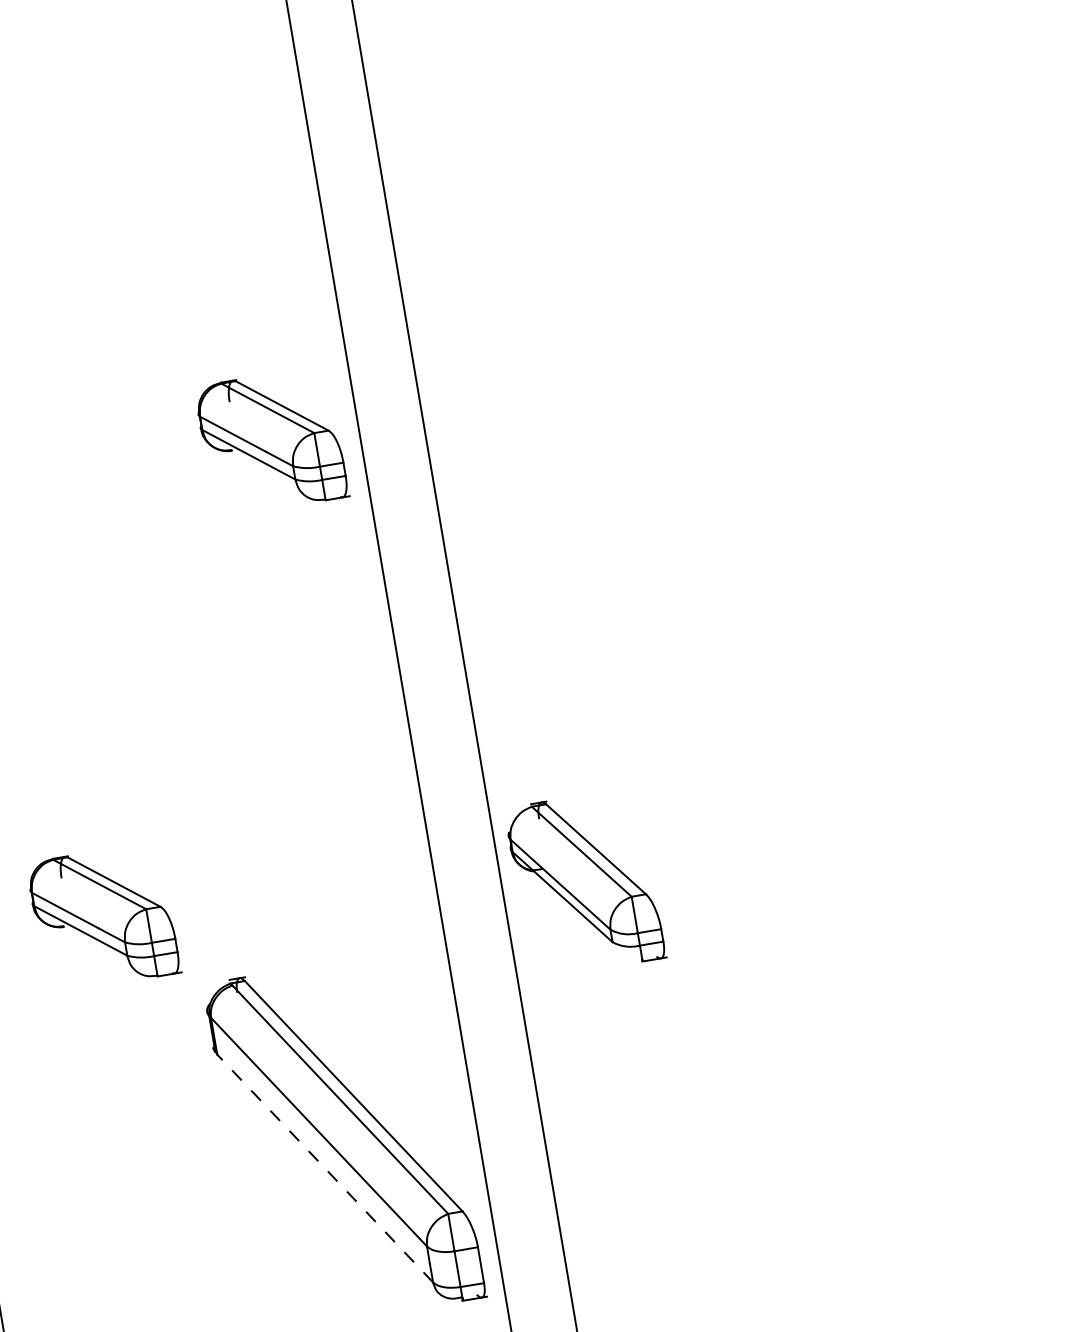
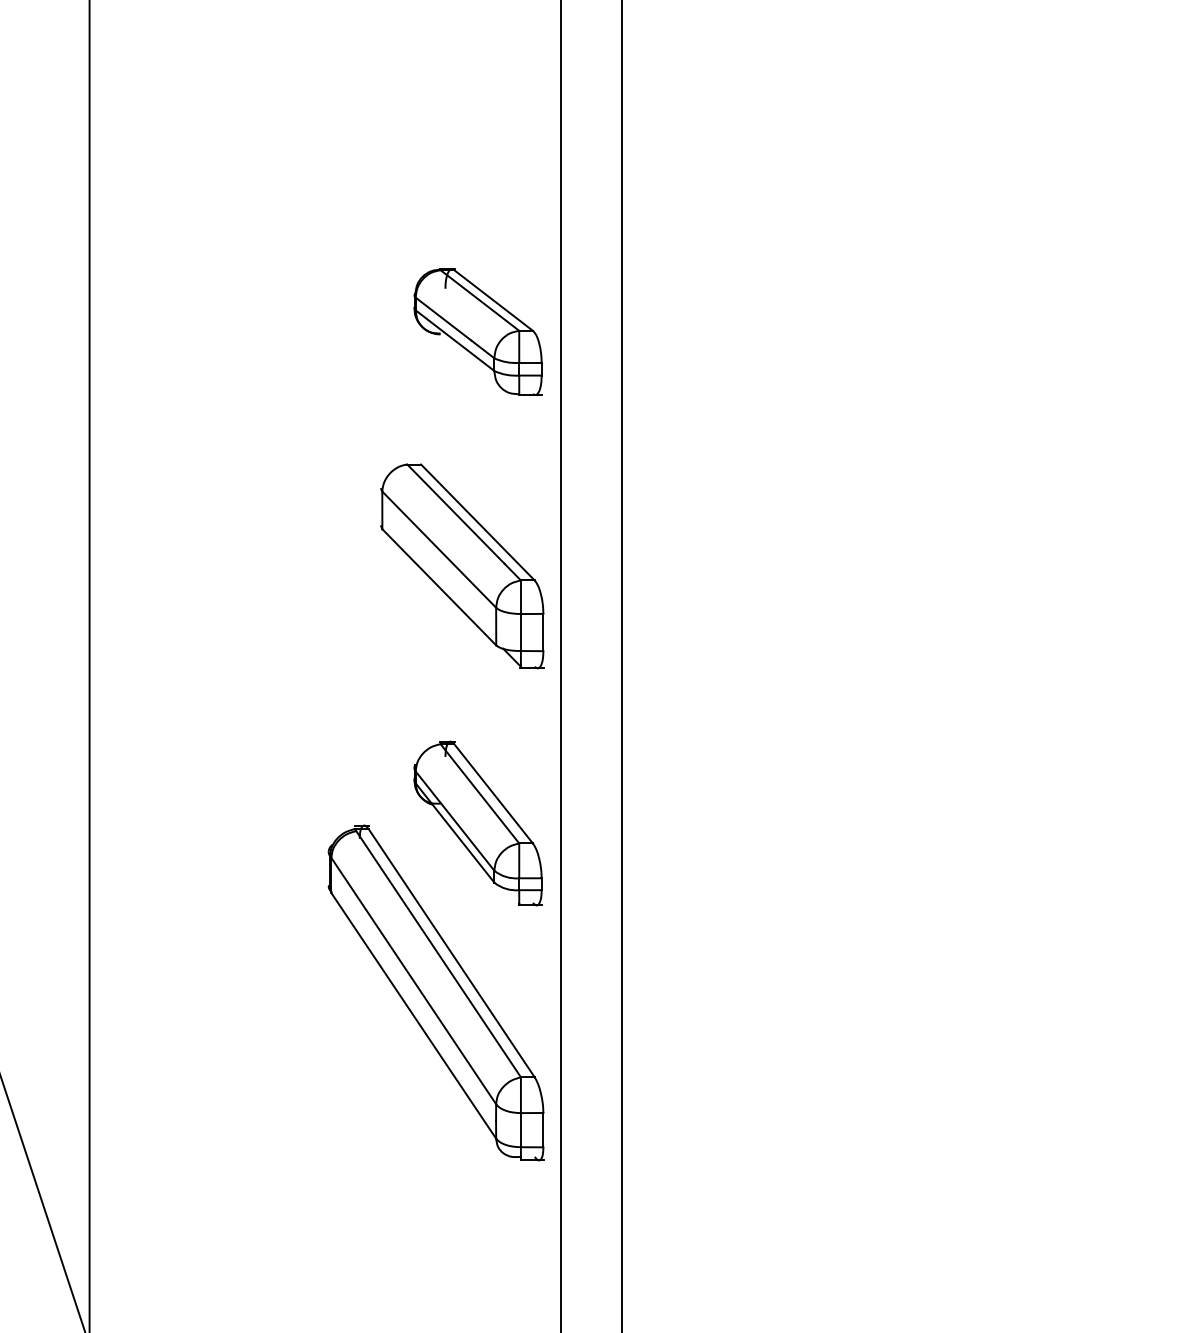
part: (296, 689) -> (462, 566), added
part: (584, 883) -> (477, 823), moved
part: (102, 917) -> (246, 747), removed
line: (324, 1168) -> (413, 1015), dashed -> solid

